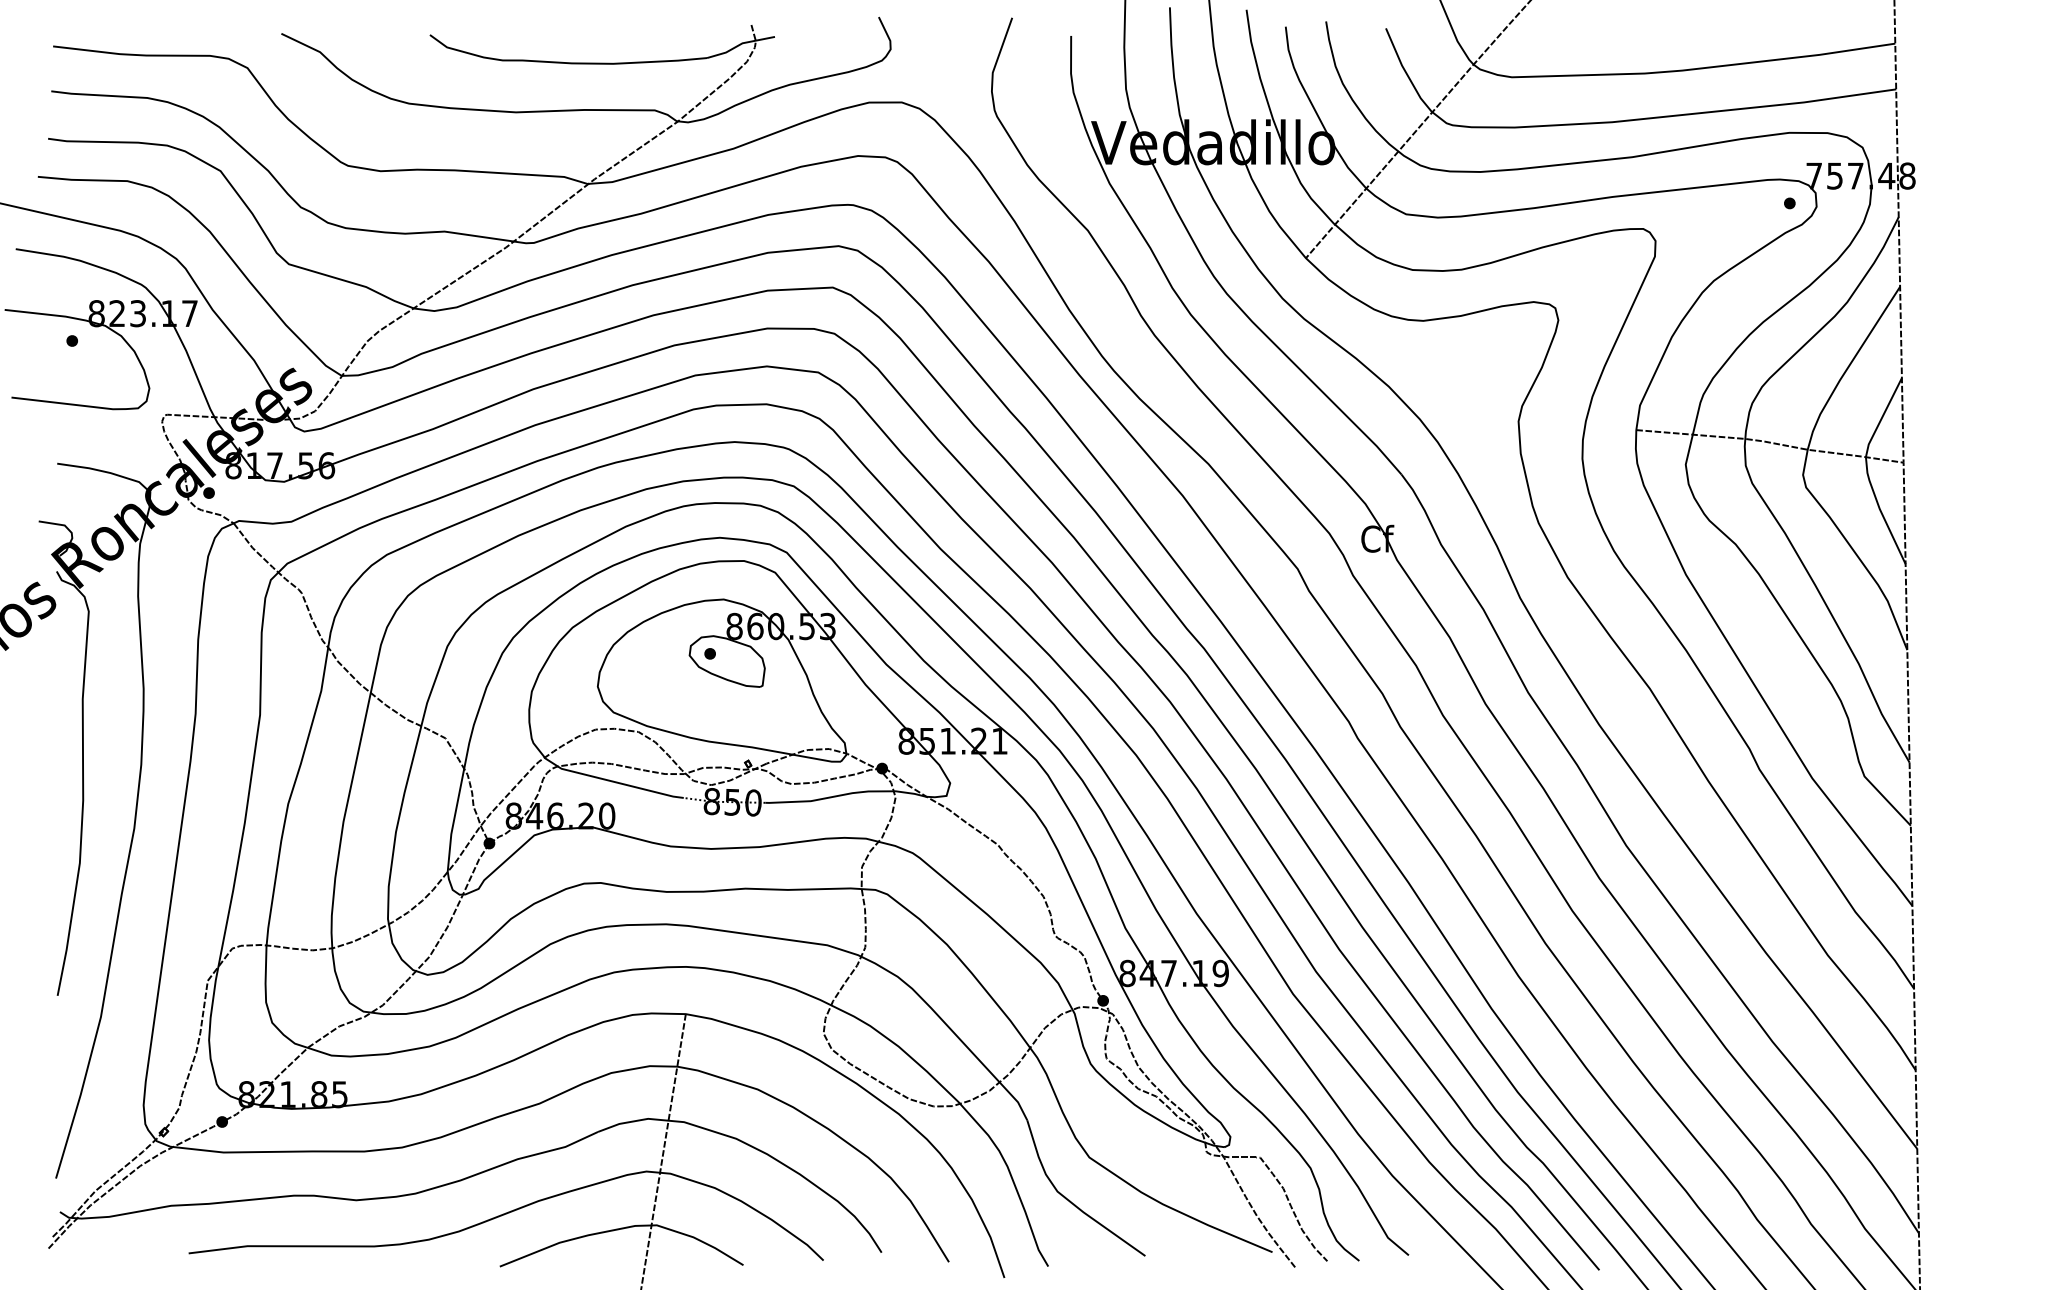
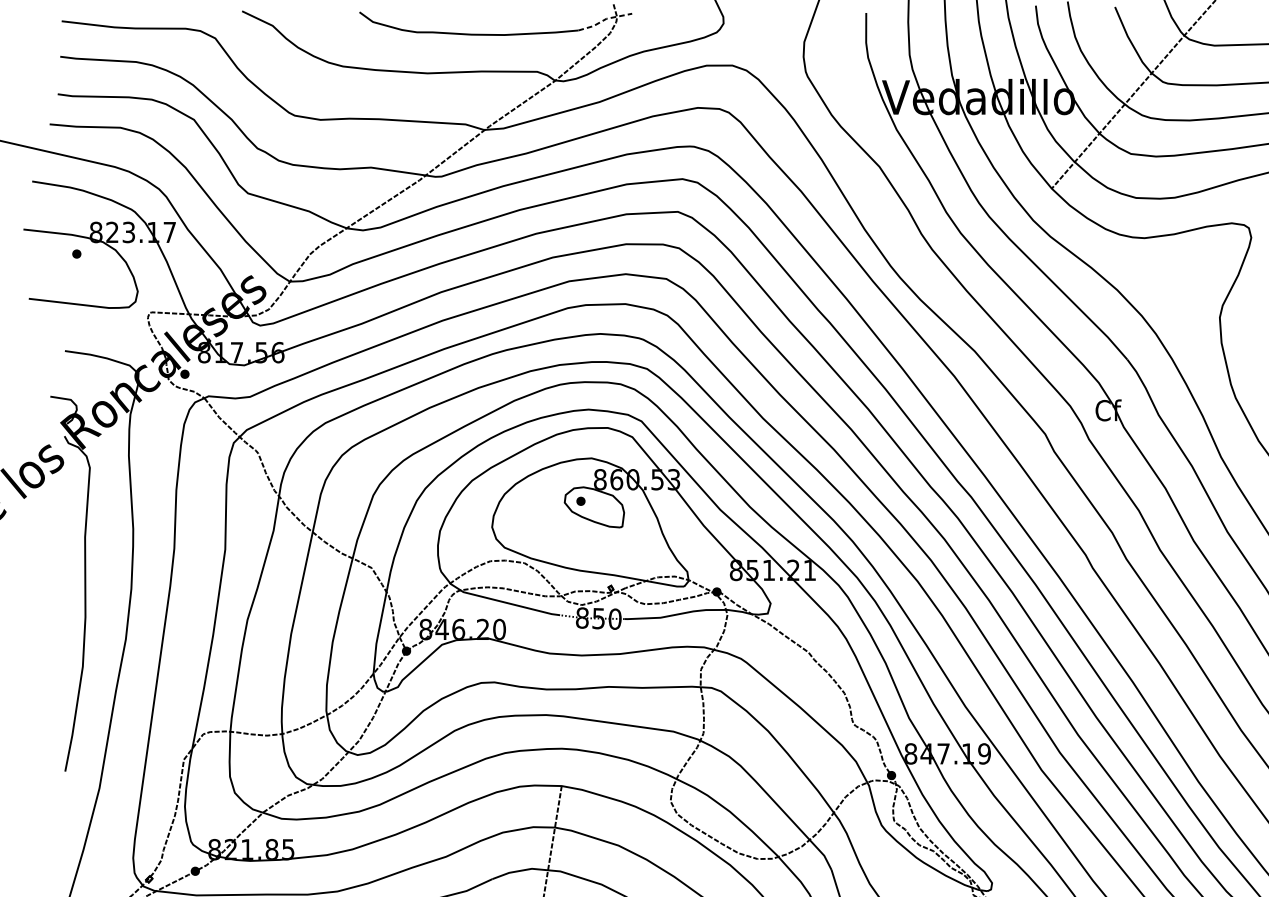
line: (740, 44) -> (604, 19), solid -> dashed

